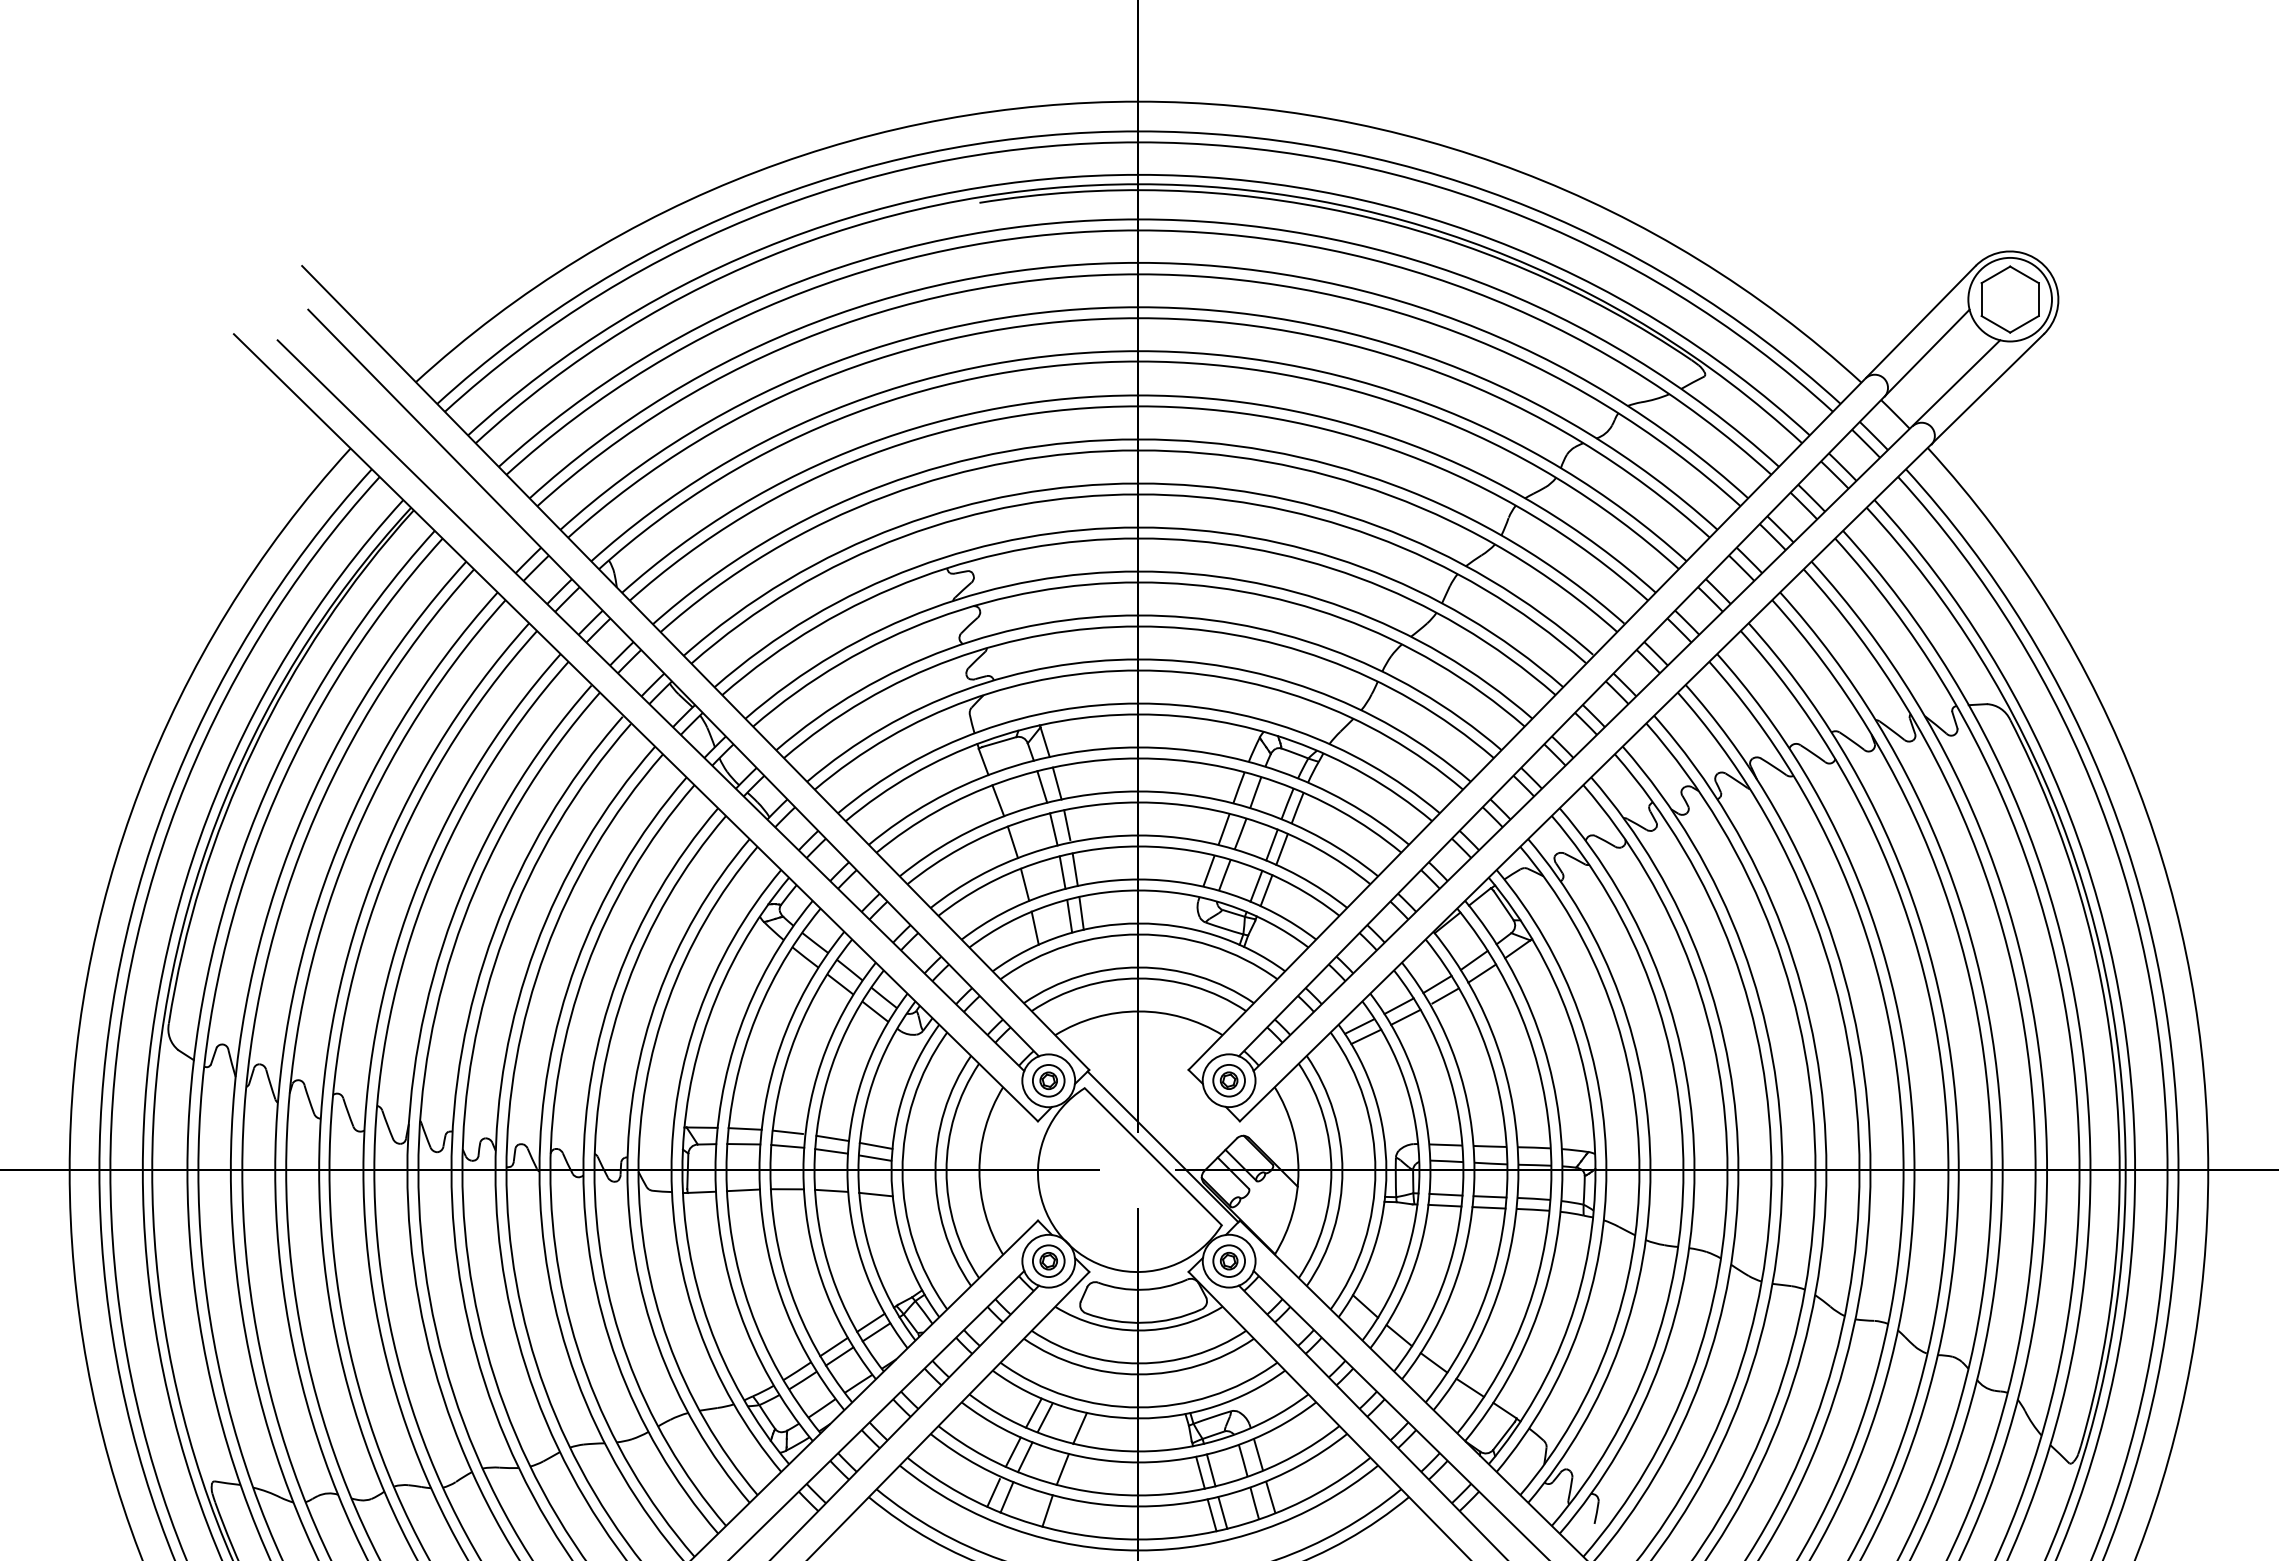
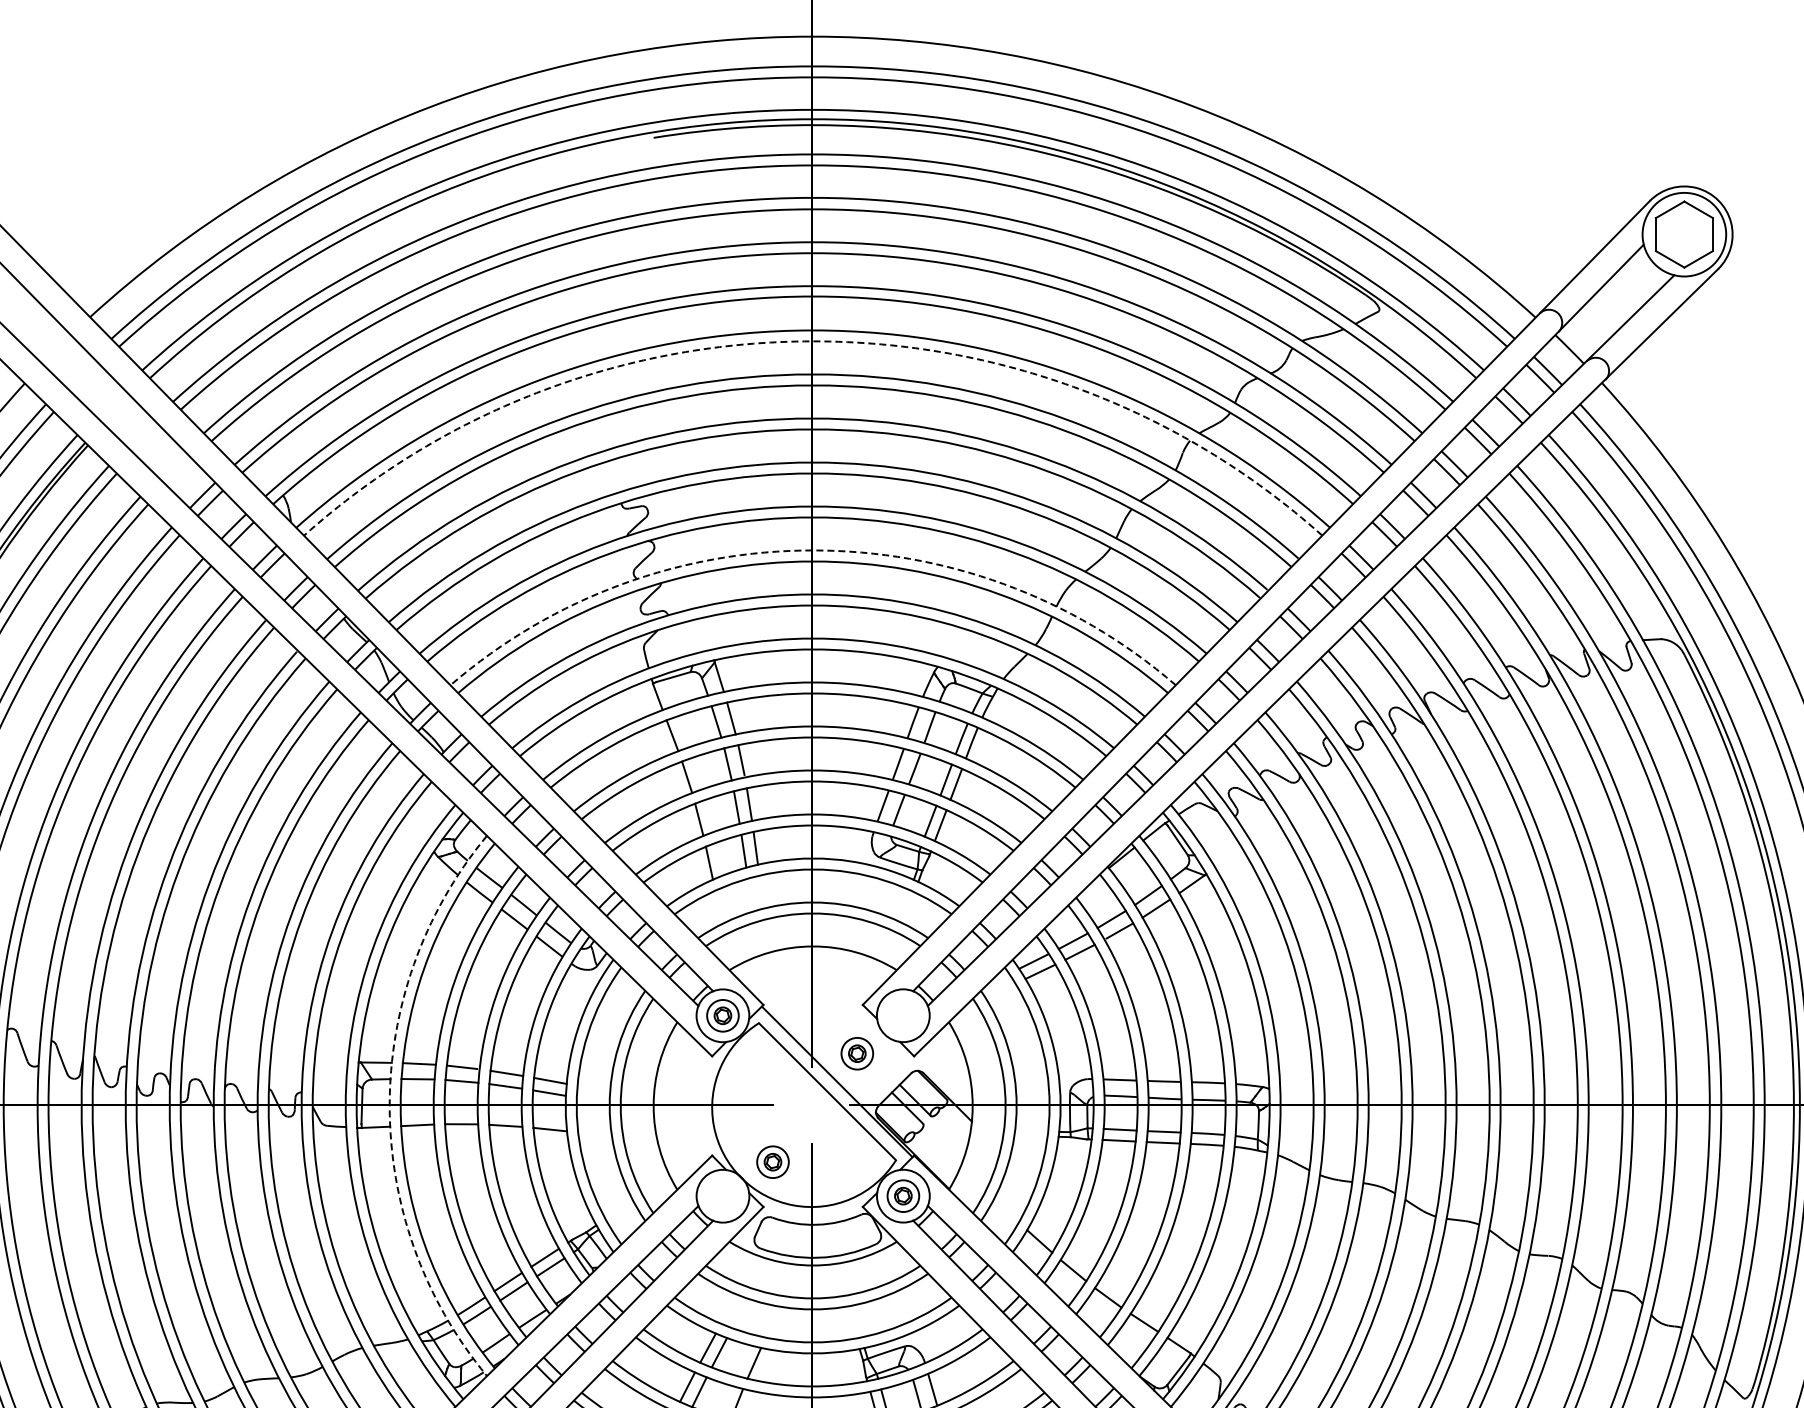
arc: (1138, 406) -> (812, 341), solid -> dashed
arc: (1138, 615) -> (812, 550), solid -> dashed
part: (1228, 1080) -> (856, 1053), moved
arc: (715, 1171) -> (389, 1106), solid -> dashed
part: (1048, 1260) -> (772, 1161), moved

